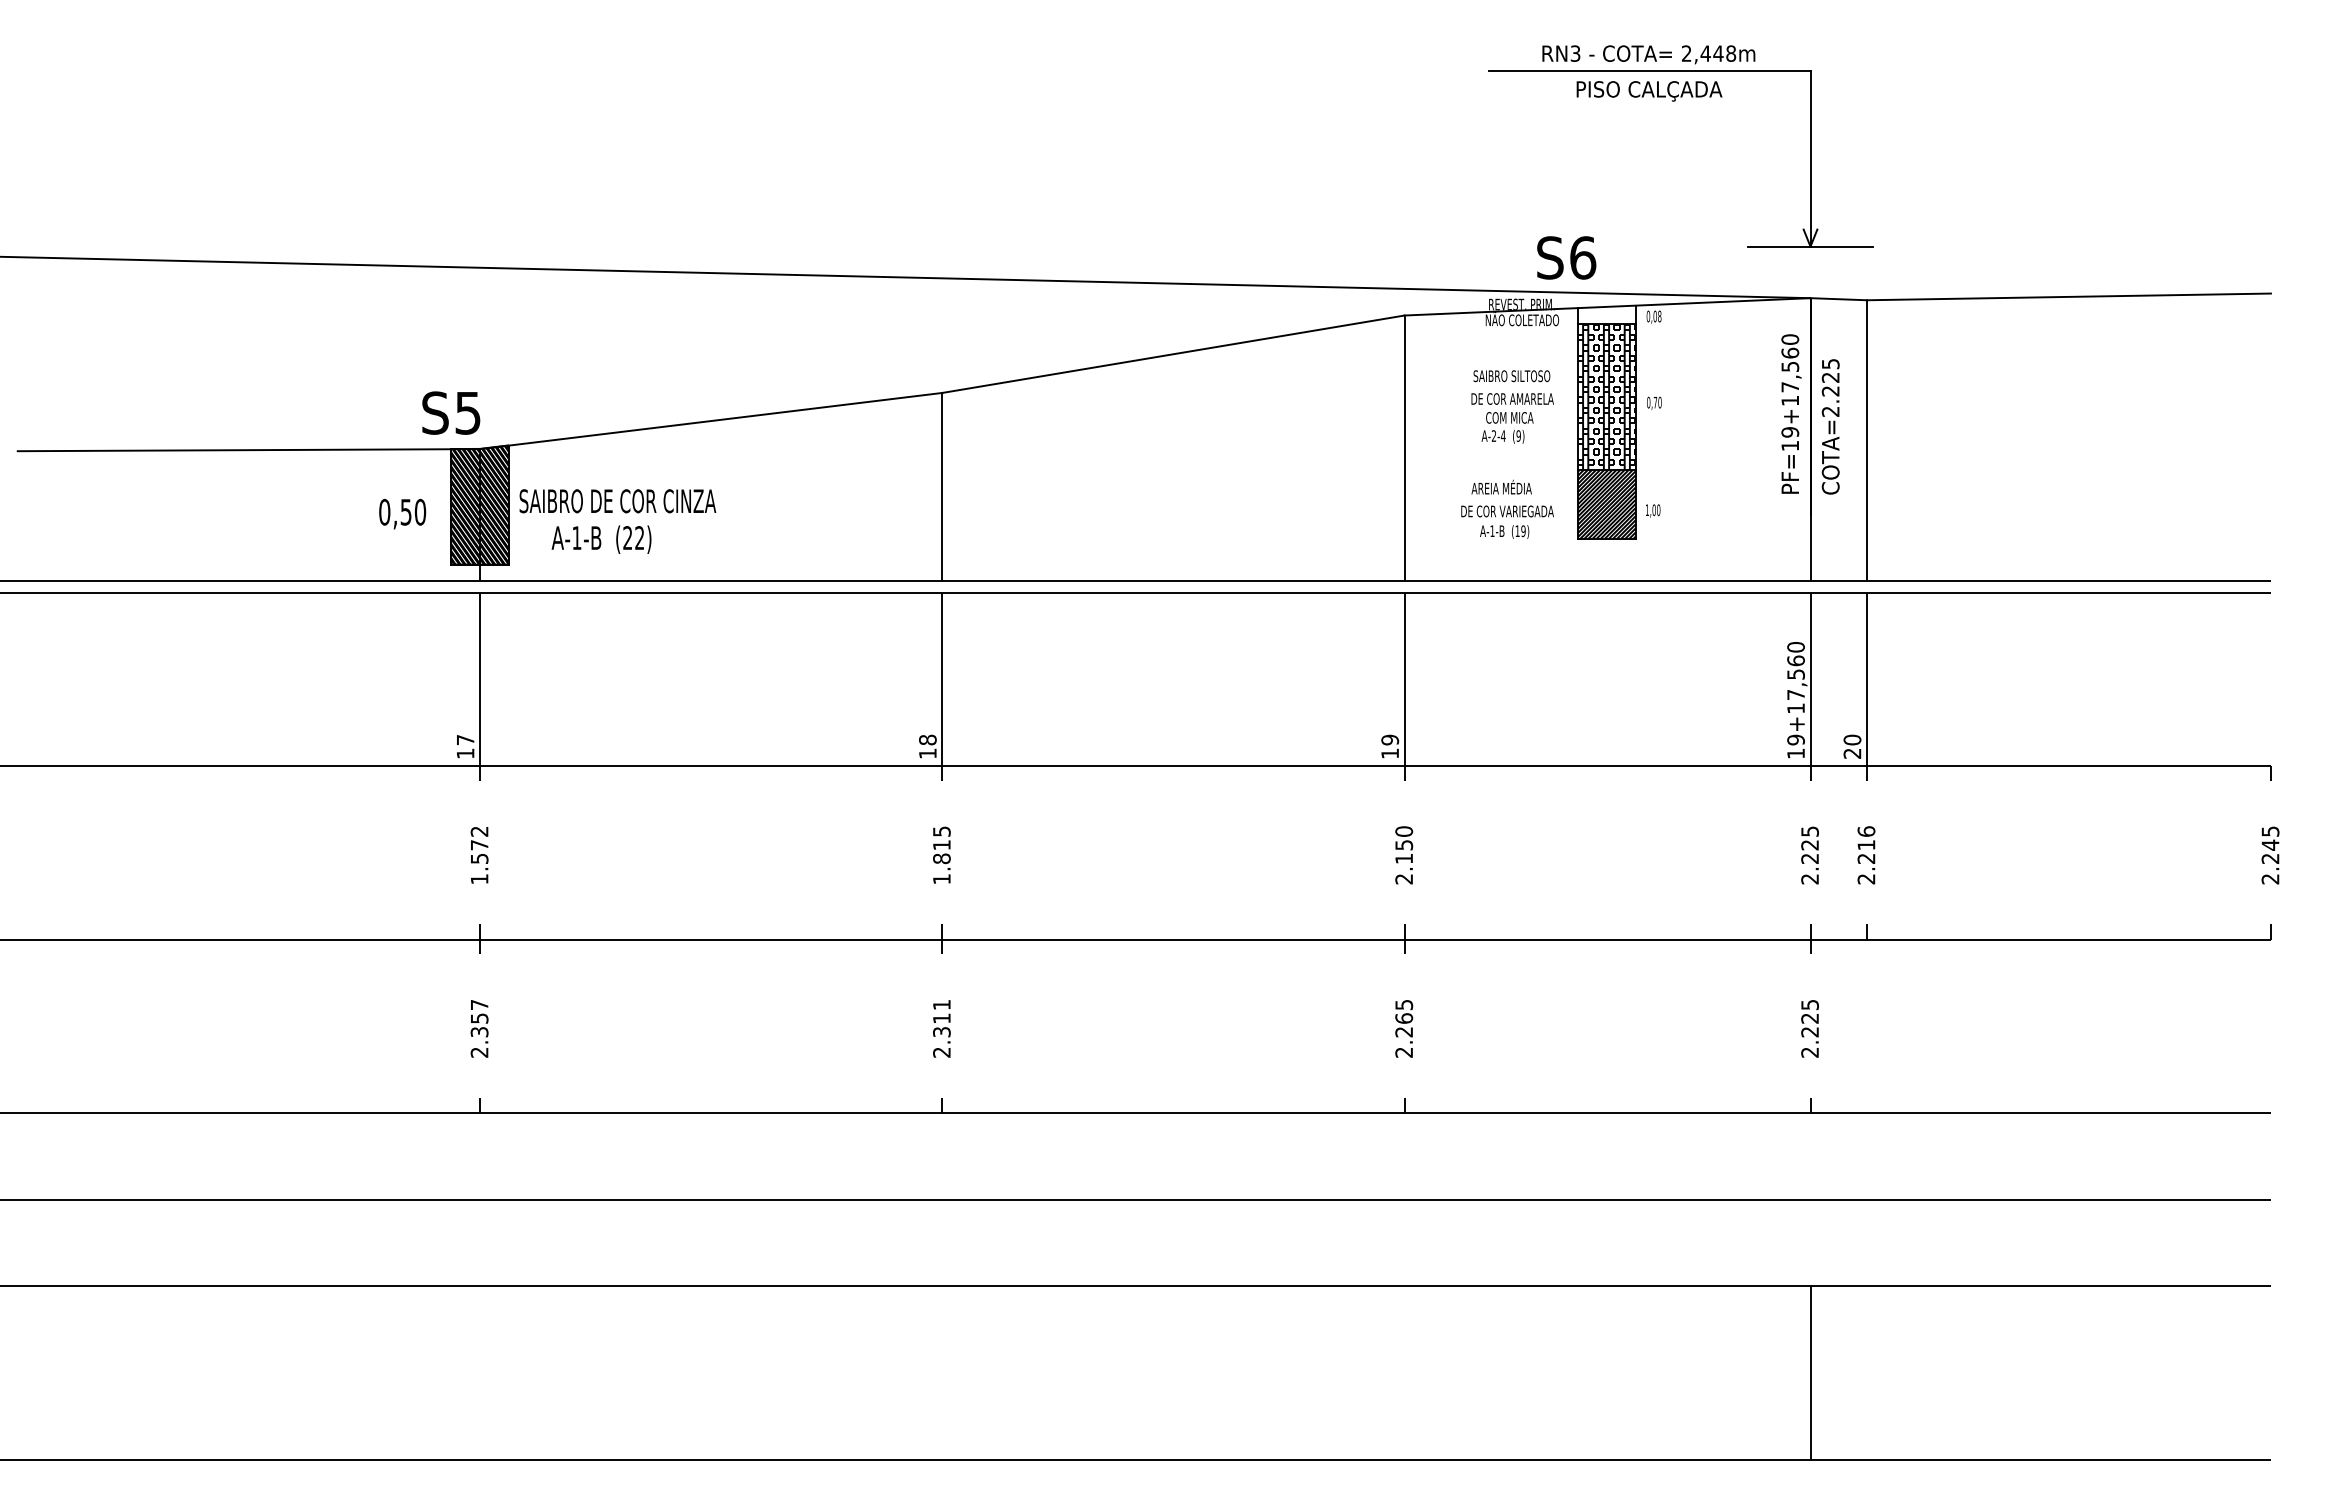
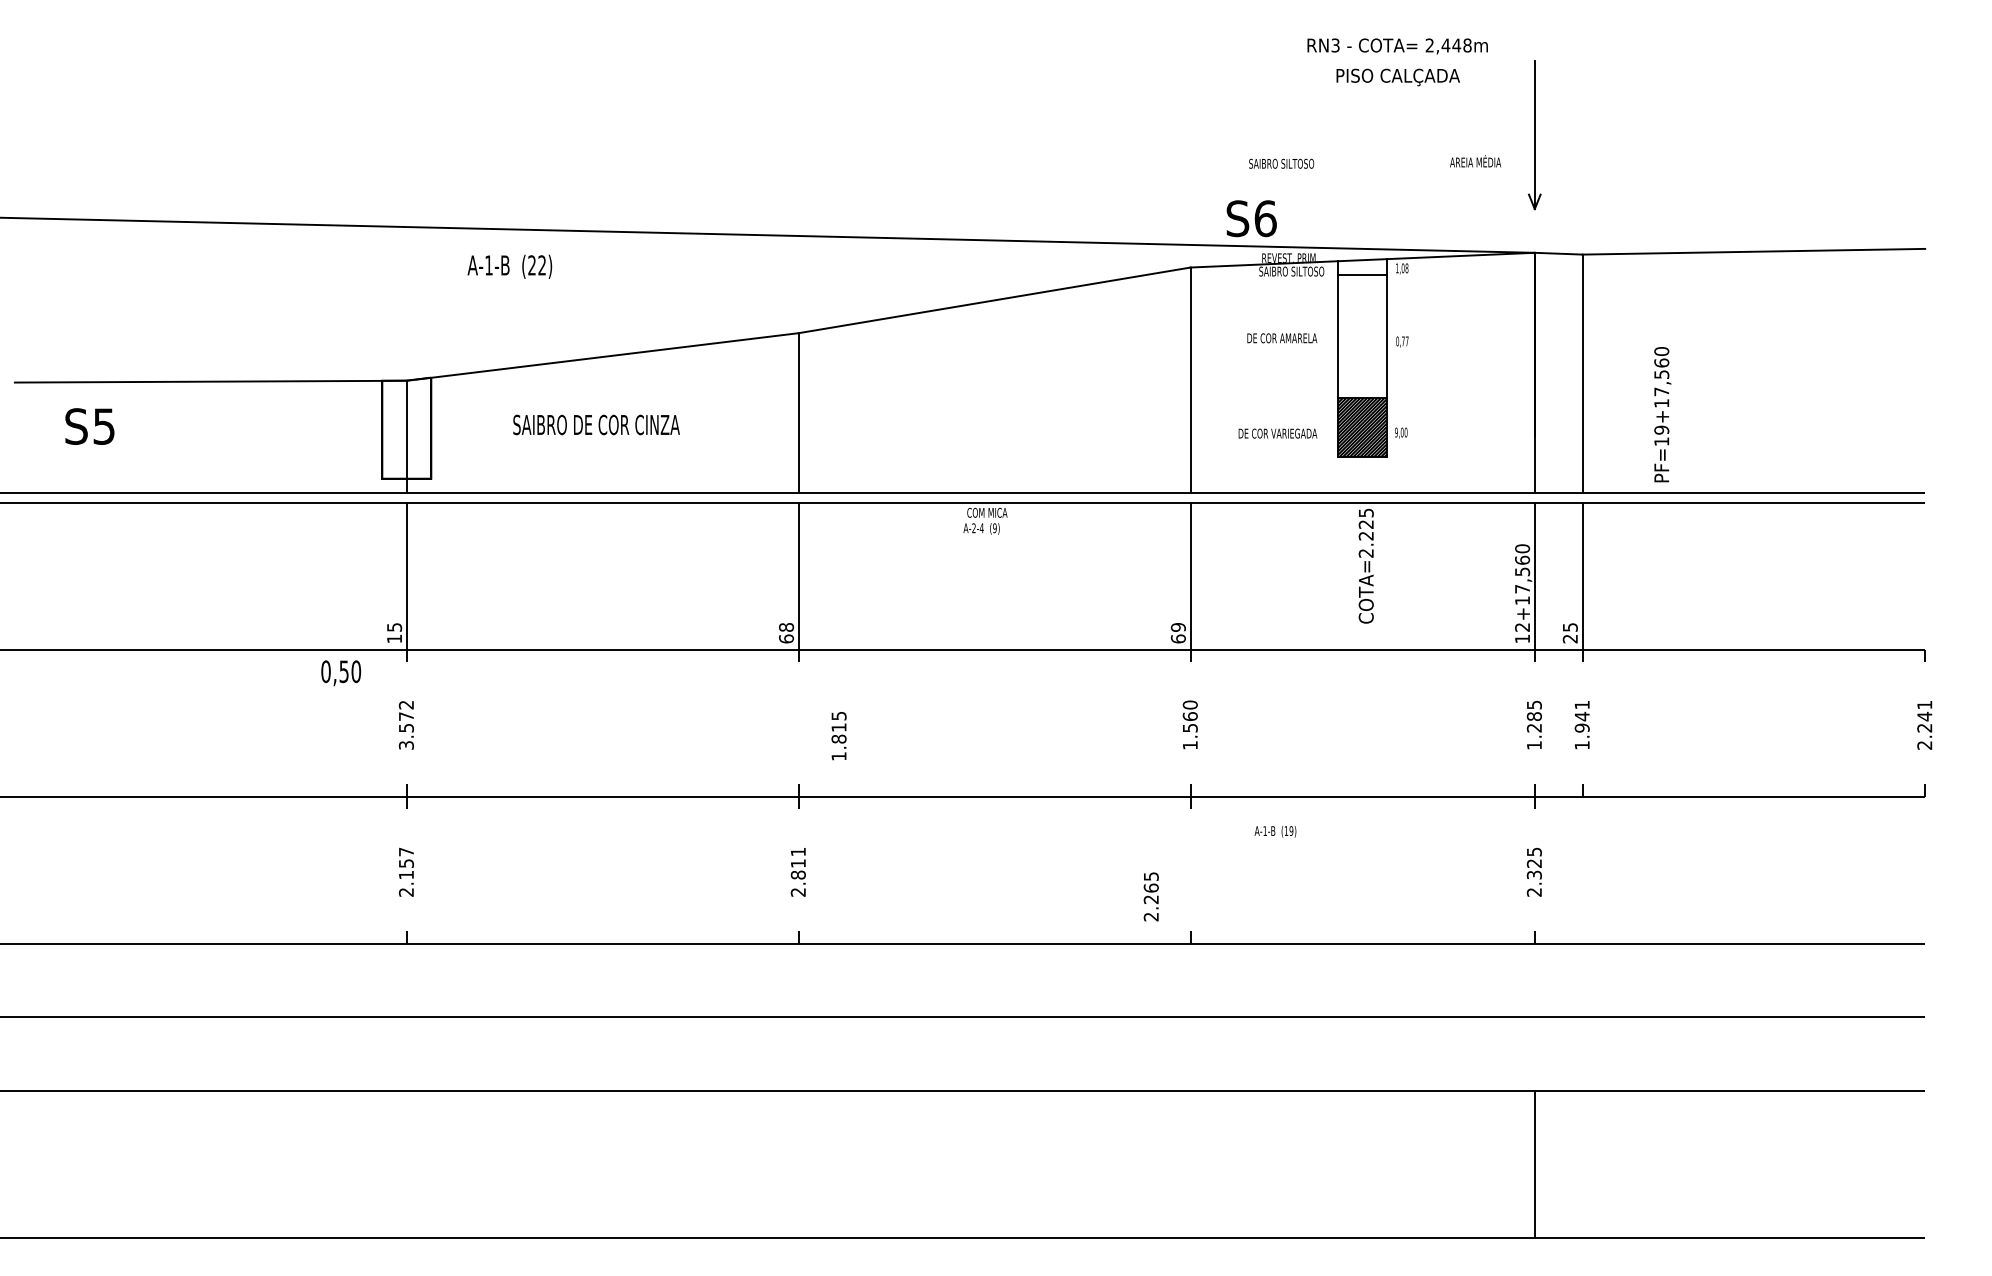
line: (1649, 71) -> (1398, 60), removed
line: (1810, 246) -> (1534, 209), removed
text: (1566, 257) -> (1251, 218), moved
text: (1648, 316) -> (1397, 268), 0,08 -> 1,08
text: (1523, 319) -> (1291, 270), NÃO COLETADO -> SAIBRO SILTOSO
text: (1511, 376) -> (1281, 164), moved
hatch: (1606, 396) -> (1361, 336), removed
text: (1659, 402) -> (1406, 341), 0,70 -> 0,77
text: (451, 412) -> (90, 426), moved
text: (1791, 413) -> (1662, 414), moved
text: (1830, 426) -> (1366, 565), moved
text: (1507, 427) -> (985, 521), moved
text: (1501, 486) -> (1475, 160), moved
text: (617, 501) -> (596, 425), moved
hatch: (479, 504) -> (406, 427), removed
text: (1647, 510) -> (1396, 432), 1,00 -> 9,00
text: (402, 513) -> (341, 672), moved
text: (1504, 531) -> (1275, 831), moved
text: (601, 539) -> (509, 266), moved
text: (1795, 739) -> (1522, 626), 19+17,560 -> 12+17,560
text: (1852, 739) -> (1570, 626), 20 -> 25
text: (465, 740) -> (394, 627), 17 -> 15
text: (927, 753) -> (786, 638), 18 -> 68
text: (1390, 753) -> (1178, 638), 19 -> 69
text: (2270, 831) -> (1924, 704), 2.245 -> 2.241
text: (941, 854) -> (838, 735), moved
text: (1866, 855) -> (1582, 725), 2.216 -> 1.941
text: (1404, 861) -> (1190, 730), 2.150 -> 1.560
text: (1809, 862) -> (1533, 731), 2.225 -> 1.285
text: (479, 879) -> (406, 745), 1.572 -> 3.572
text: (1404, 1028) -> (1151, 896), moved
text: (941, 1031) -> (798, 874), 2.311 -> 2.811
text: (479, 1032) -> (406, 875), 2.357 -> 2.157
text: (1809, 1032) -> (1533, 875), 2.225 -> 2.325

